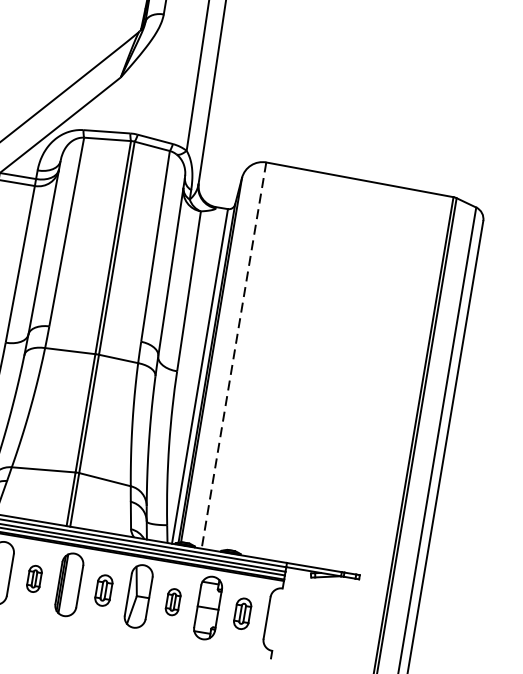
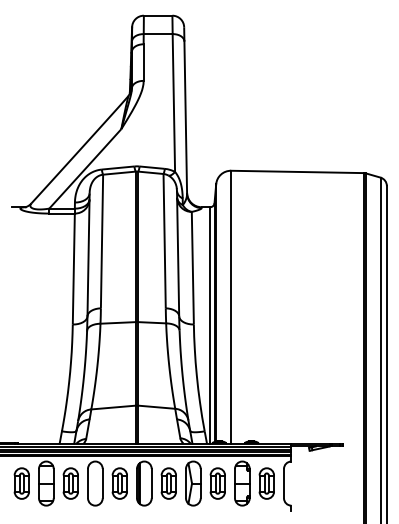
line: (234, 356) -> (231, 307), dashed -> solid
part: (34, 578) -> (119, 483), size x1.67
part: (103, 590) -> (168, 483), size x1.43
part: (172, 602) -> (217, 483), size x1.67
part: (242, 613) -> (266, 483), size x1.43

